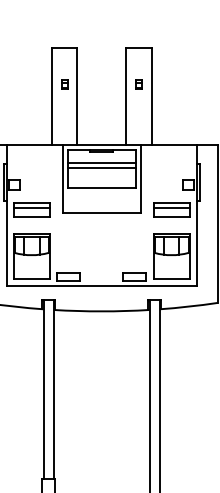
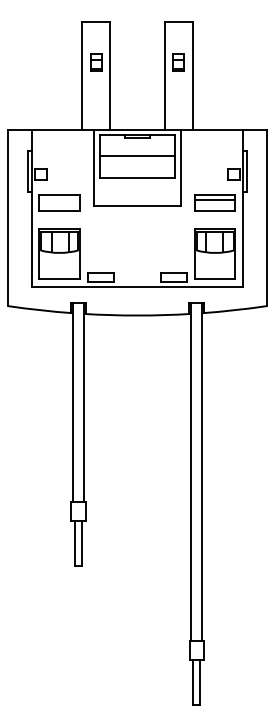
part: (63, 84) -> (95, 62), size x1.6
part: (138, 84) -> (178, 62), size x1.6
line: (101, 163) -> (137, 150), removed
line: (31, 208) -> (59, 200), removed

